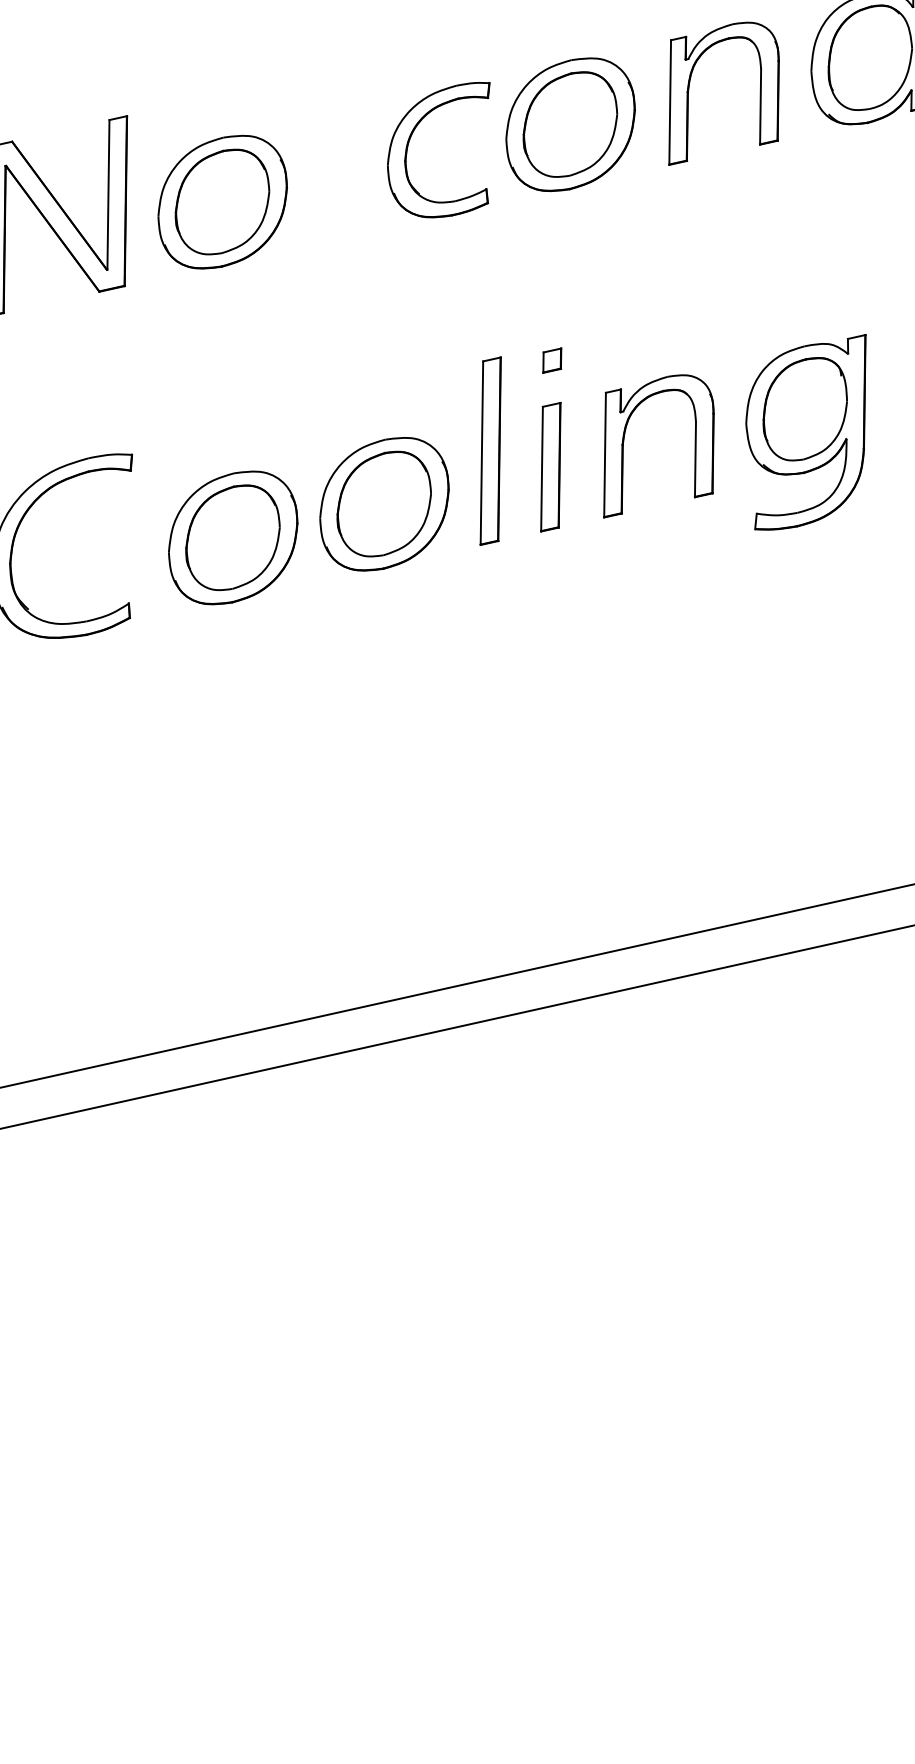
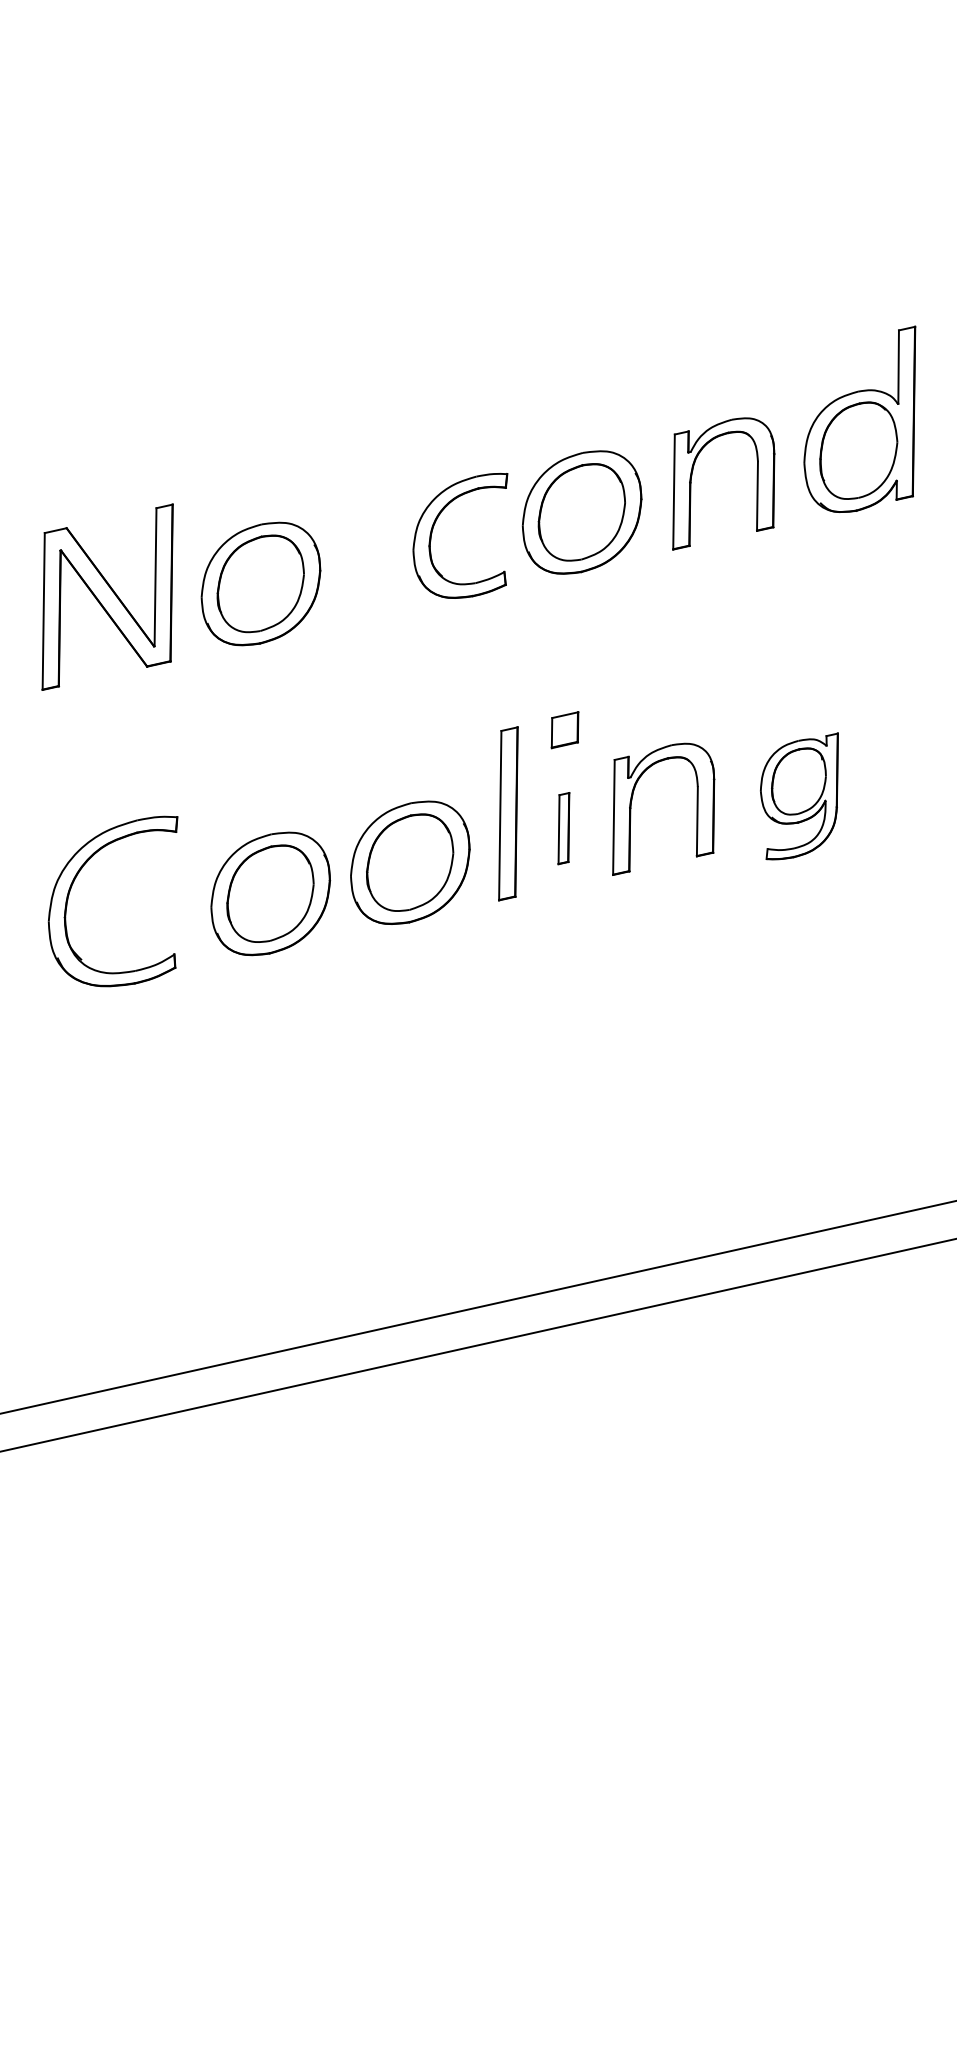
part: (552, 360) -> (565, 730), size x1.6
part: (806, 432) -> (799, 796), size x0.7
part: (550, 467) -> (563, 828), size x0.6

